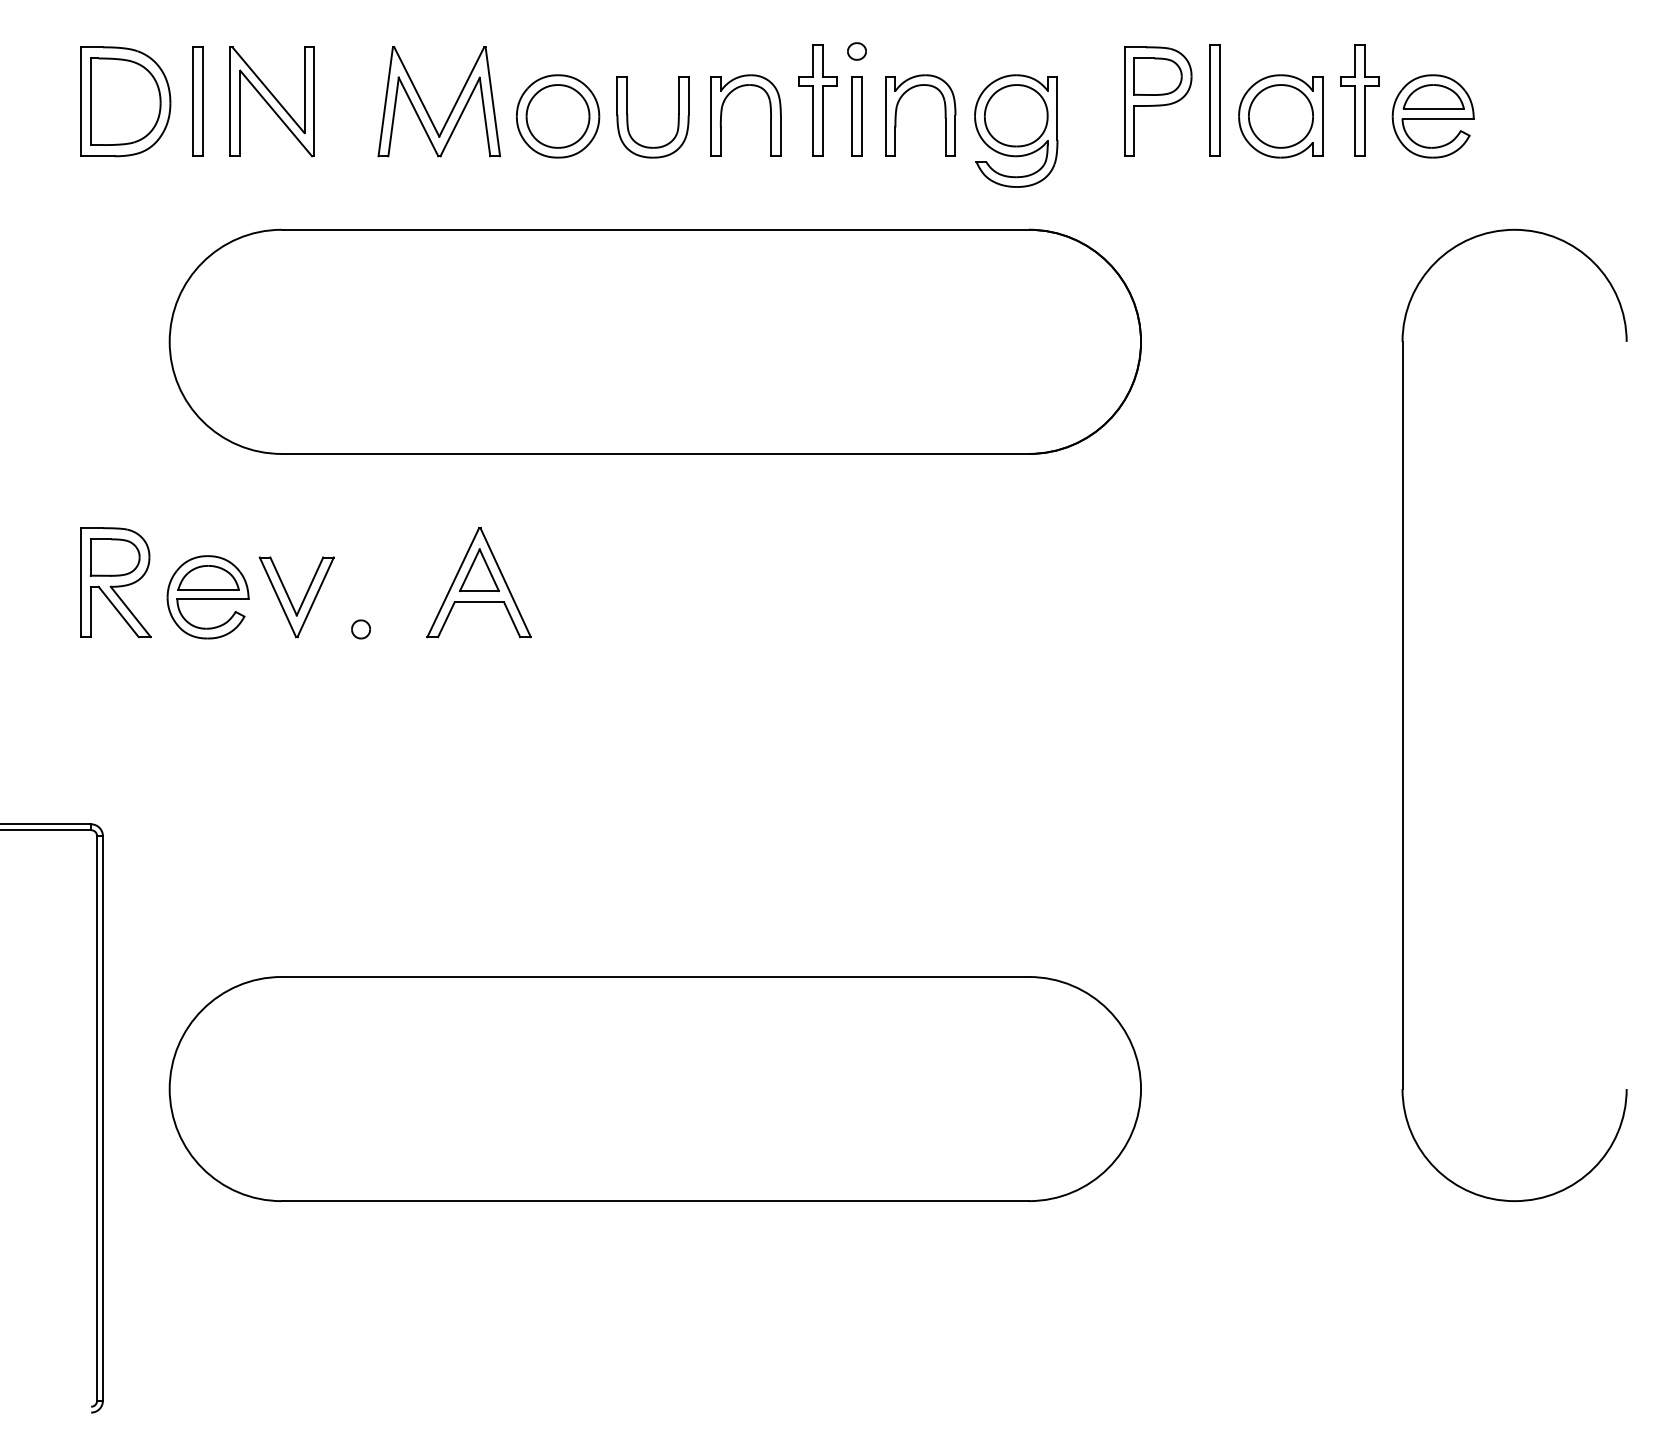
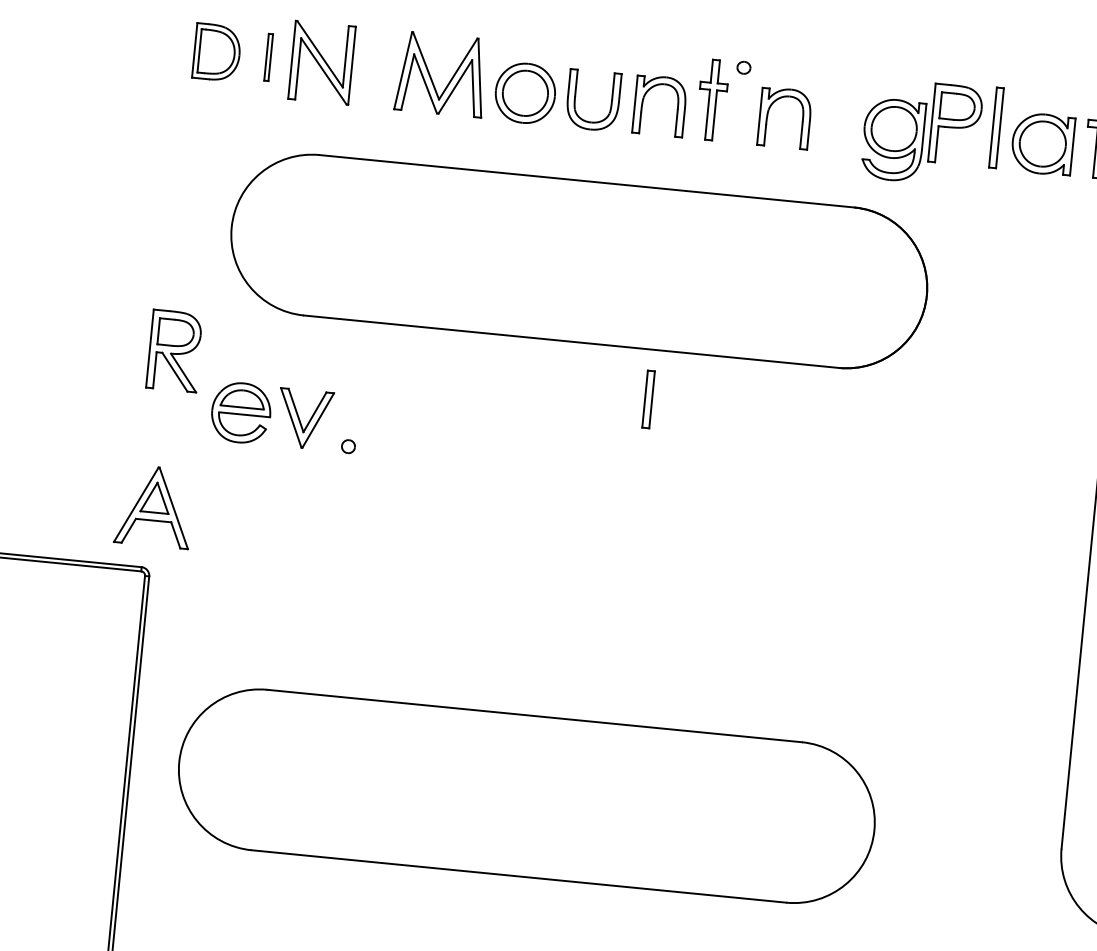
part: (125, 101) -> (216, 52), size x0.7
part: (197, 101) -> (268, 57), size x0.6
part: (856, 116) -> (648, 399), moved
part: (1016, 130) -> (893, 139), moved
part: (115, 582) -> (174, 350), moved
part: (478, 582) -> (154, 506), moved

